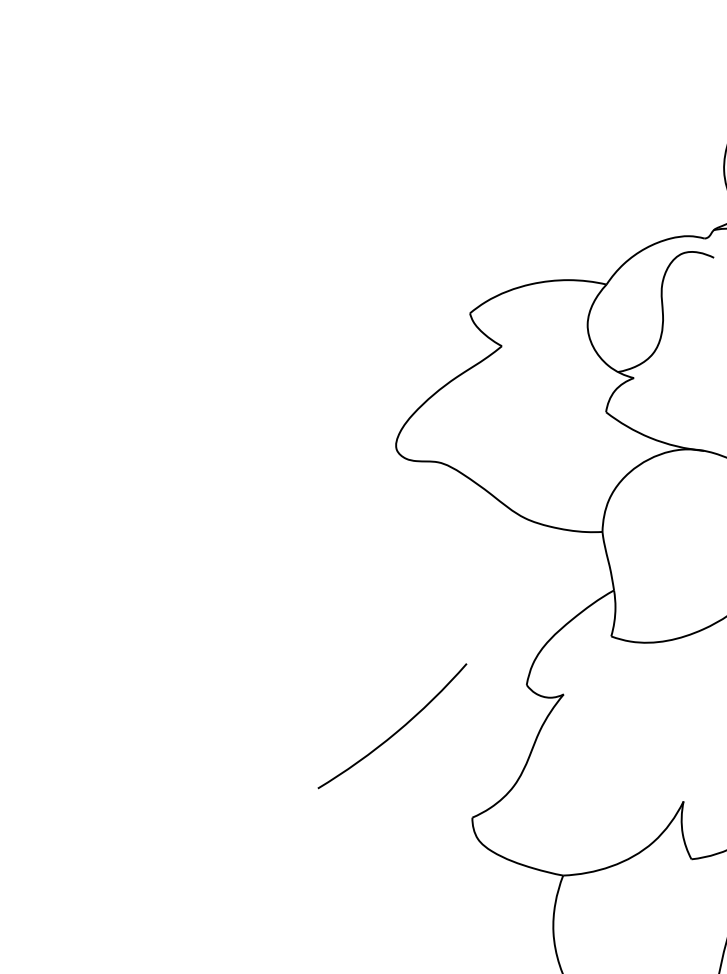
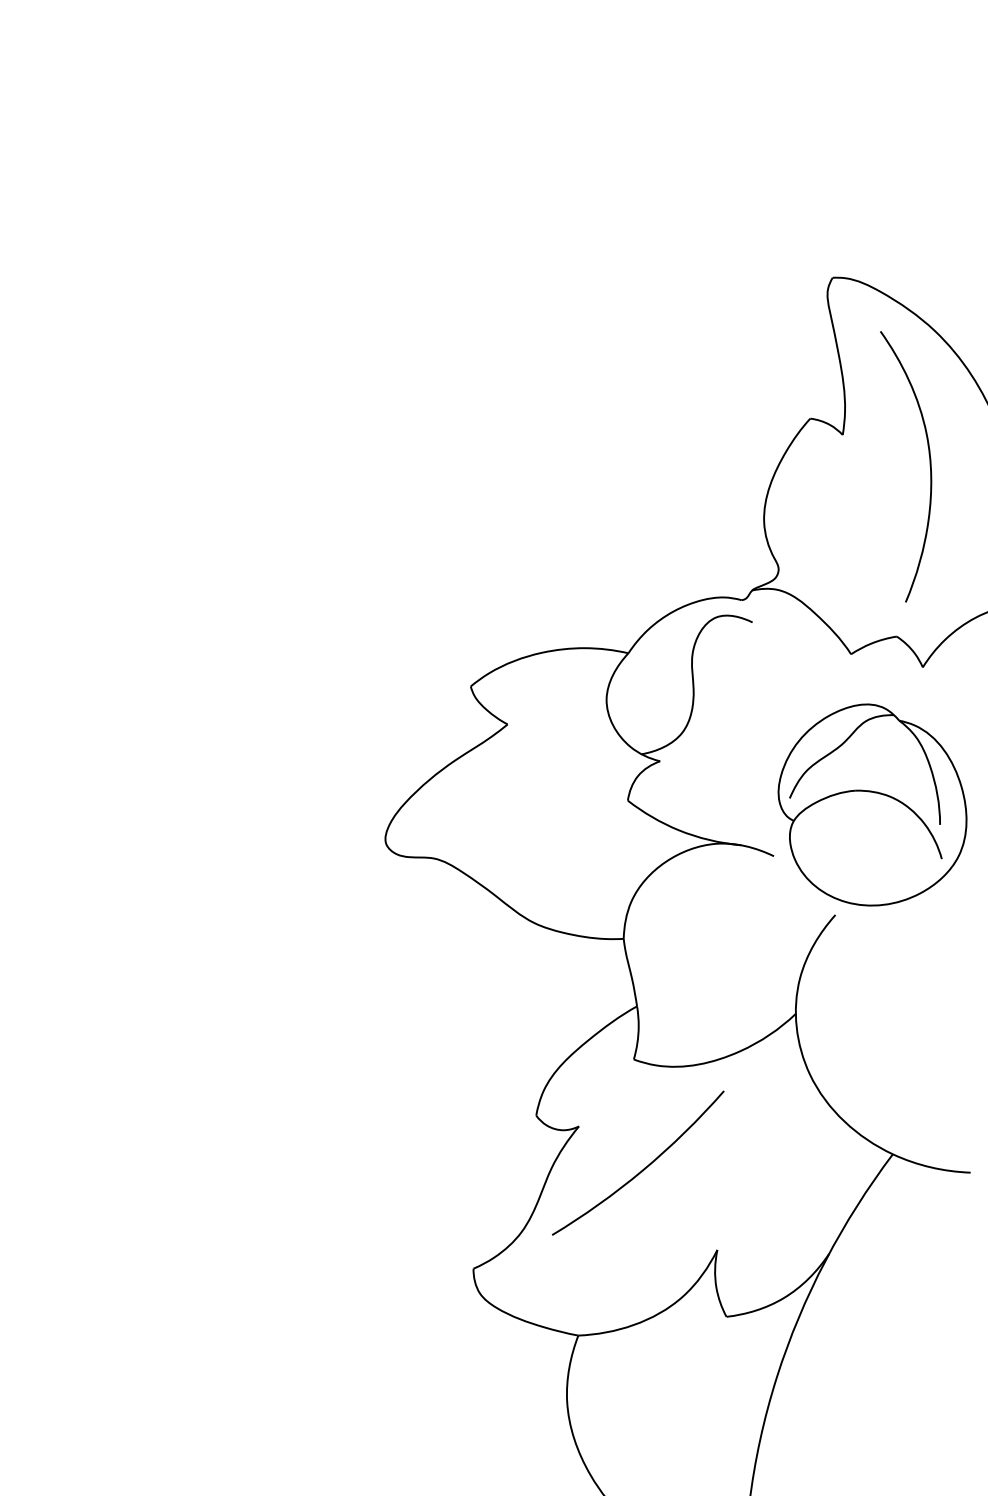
curve: (397, 729) -> (644, 1167), moved

